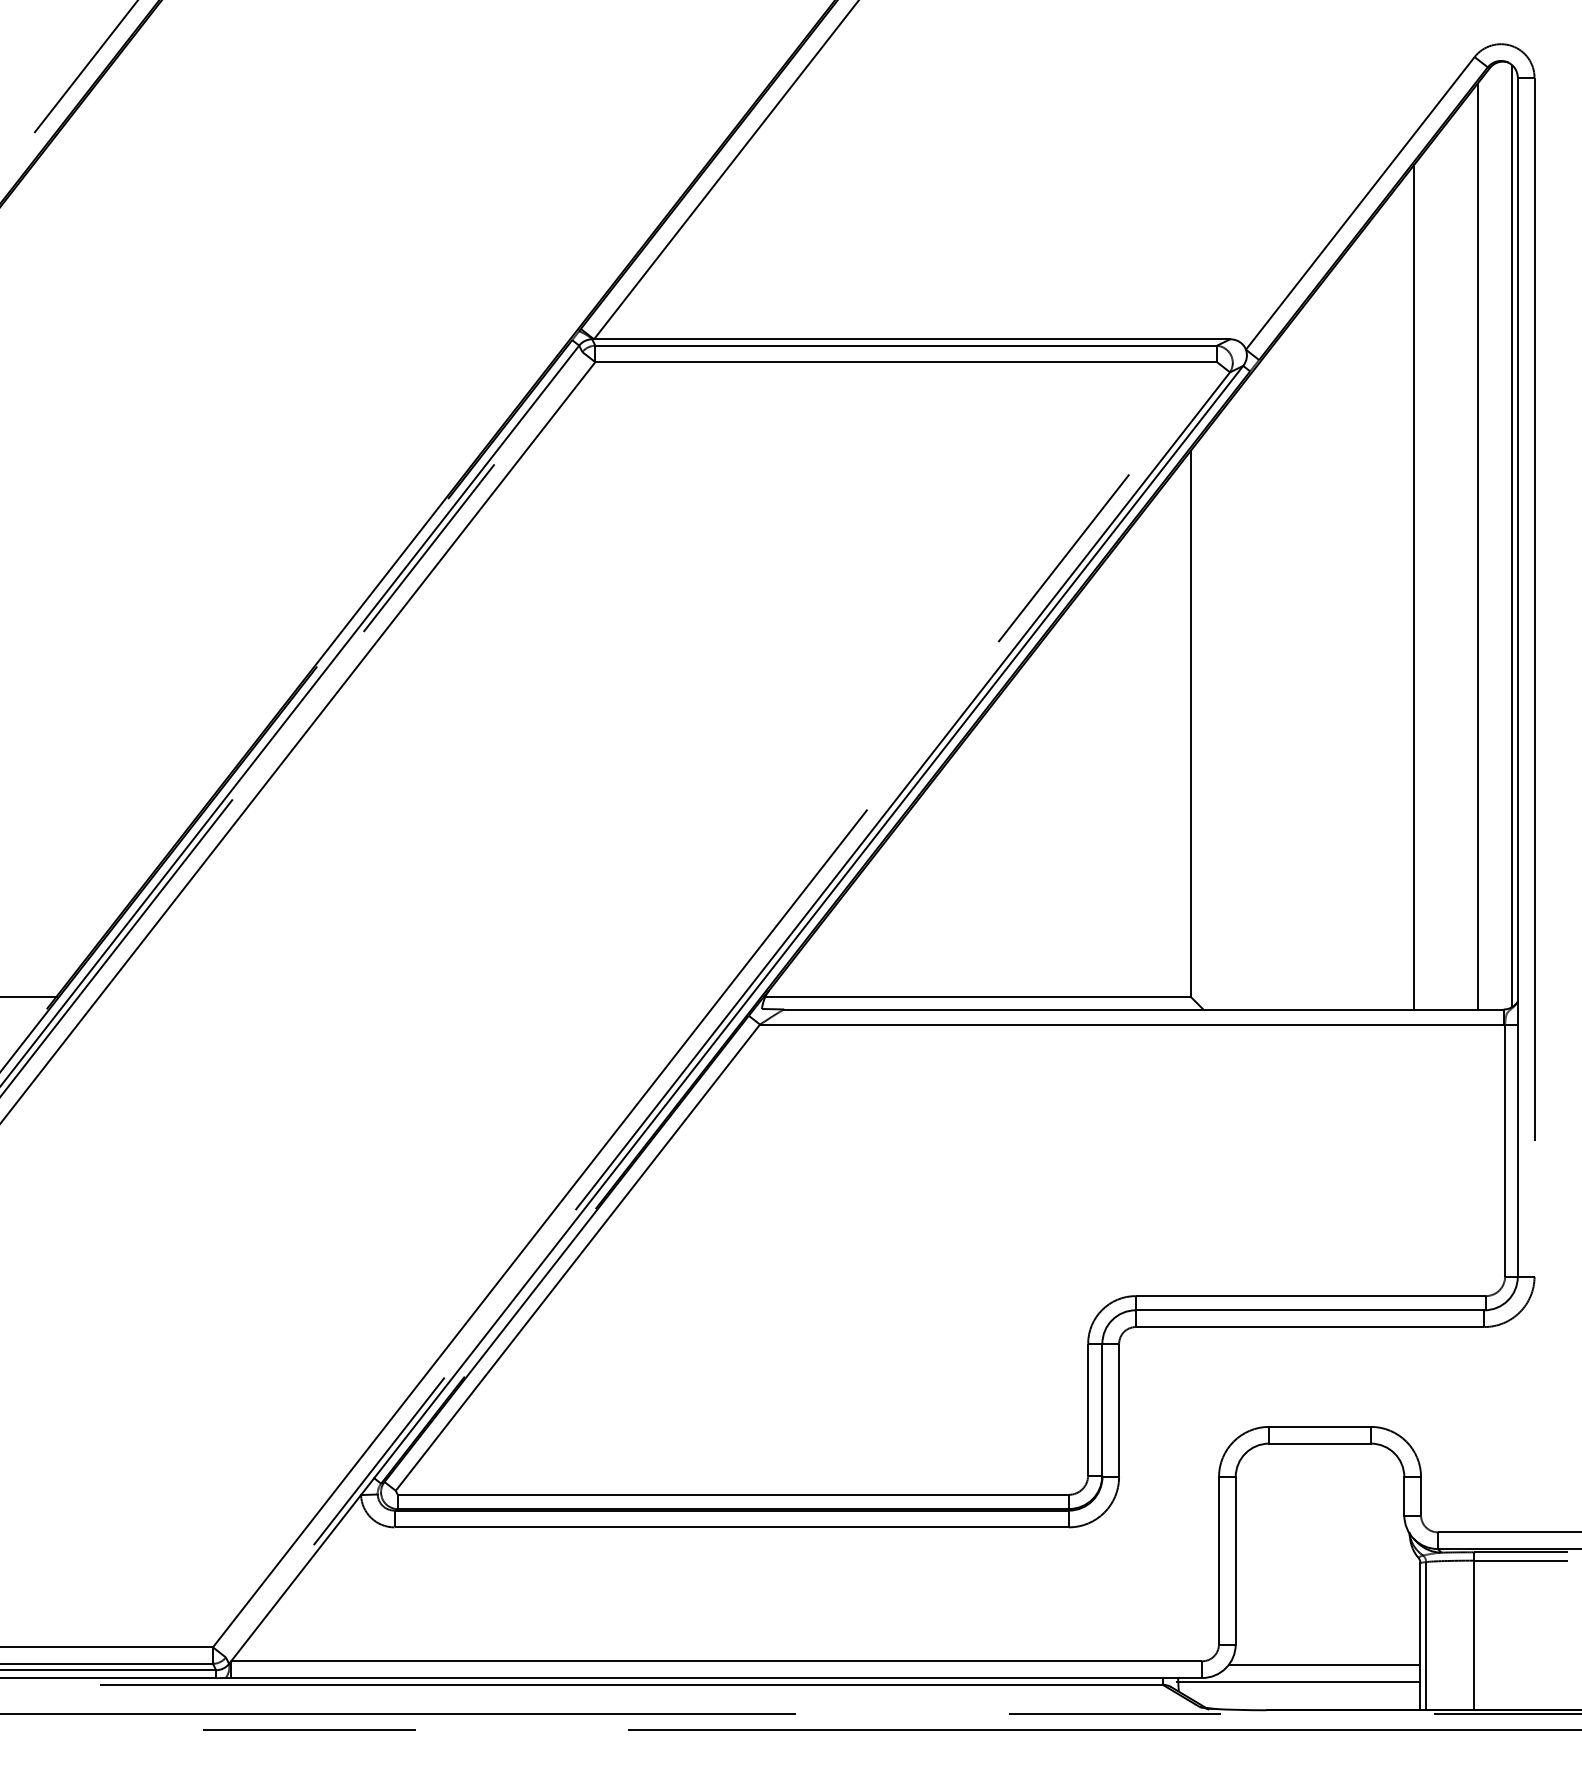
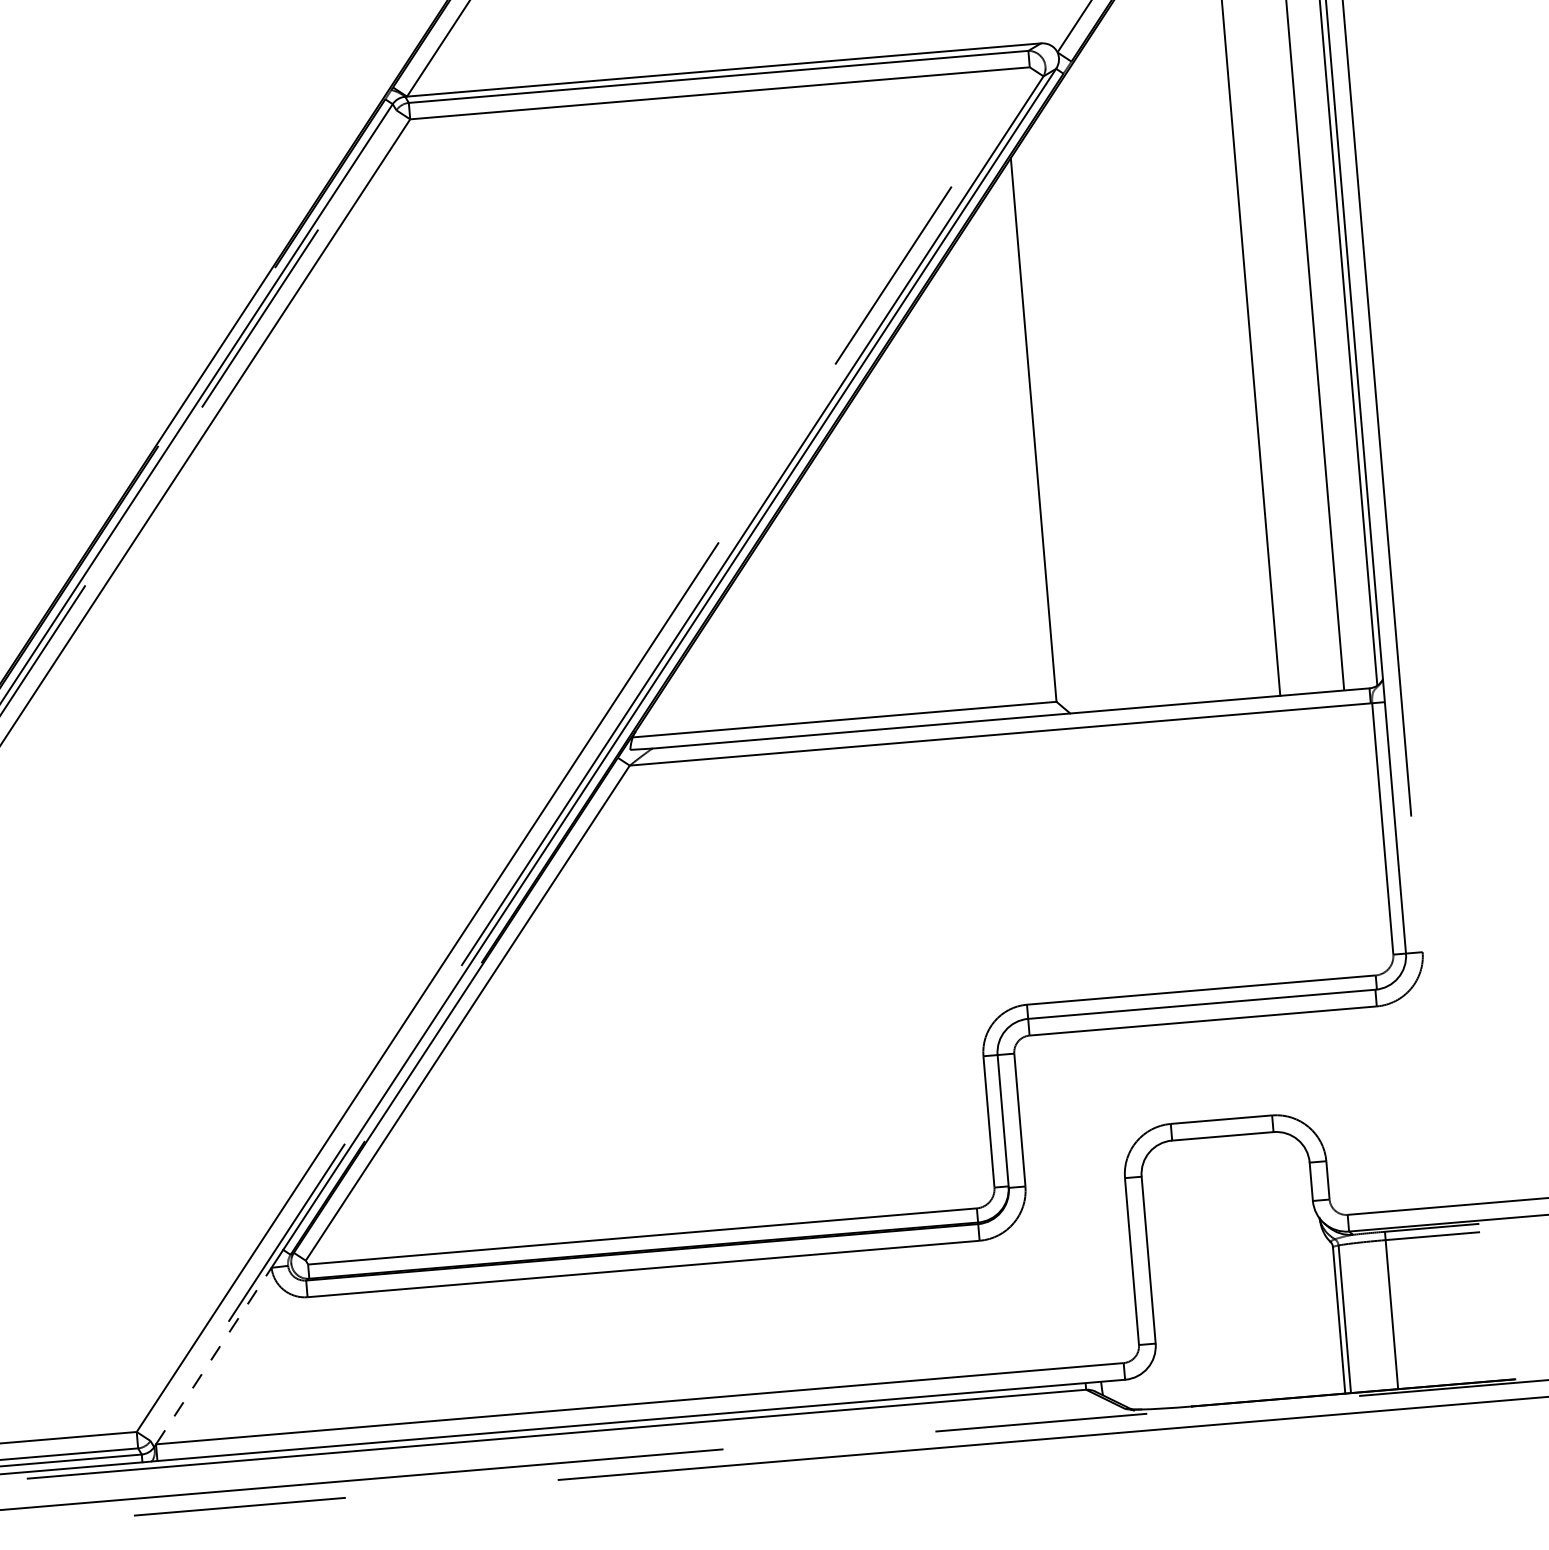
line: (296, 1577) -> (214, 1355), solid -> dashed
line: (1324, 1665) -> (1245, 1357), removed
line: (1298, 1681) -> (1221, 1375), removed

